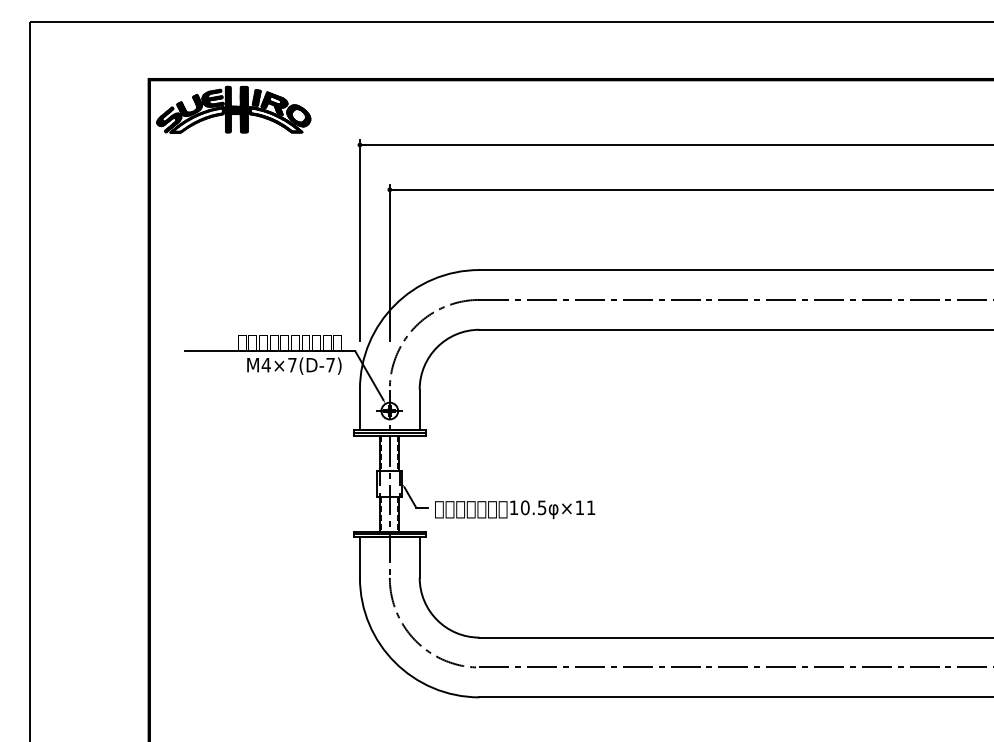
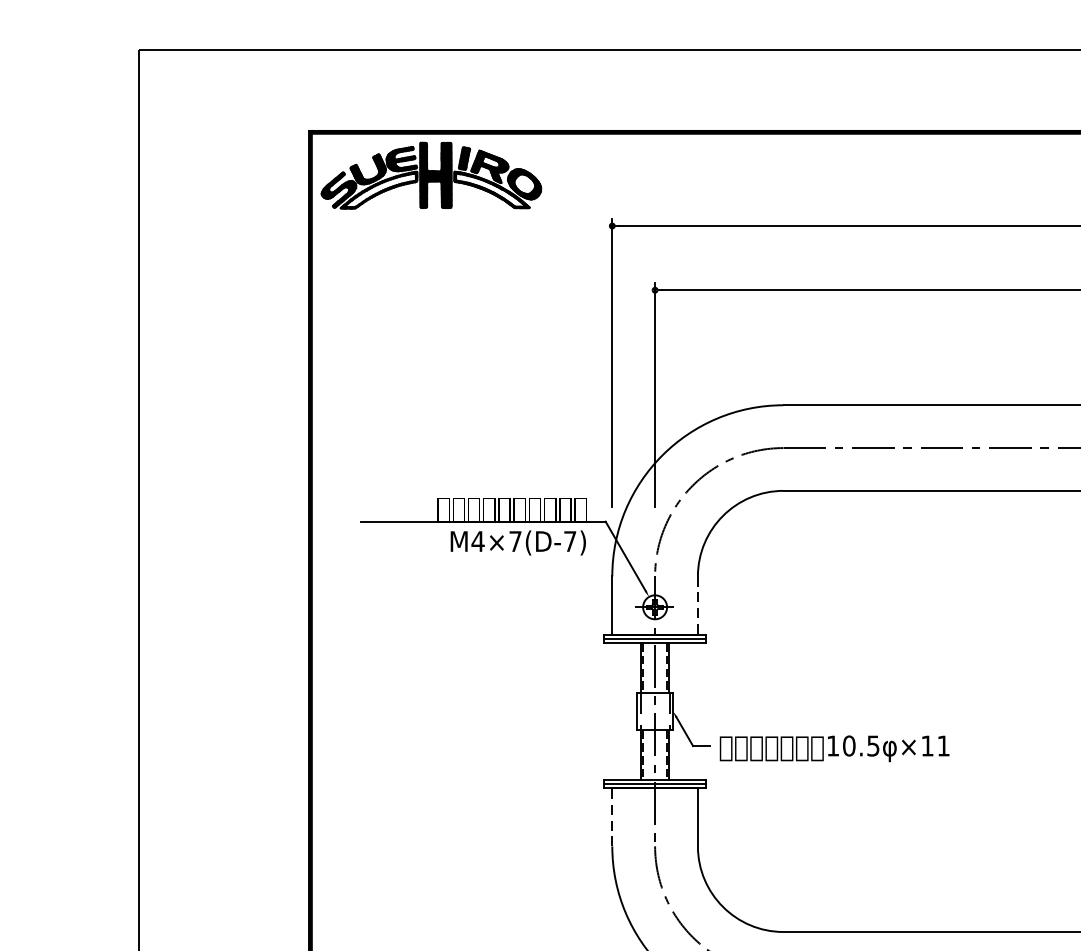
line: (419, 410) -> (697, 606), solid -> dashed
line: (359, 557) -> (611, 817), solid -> dashed

